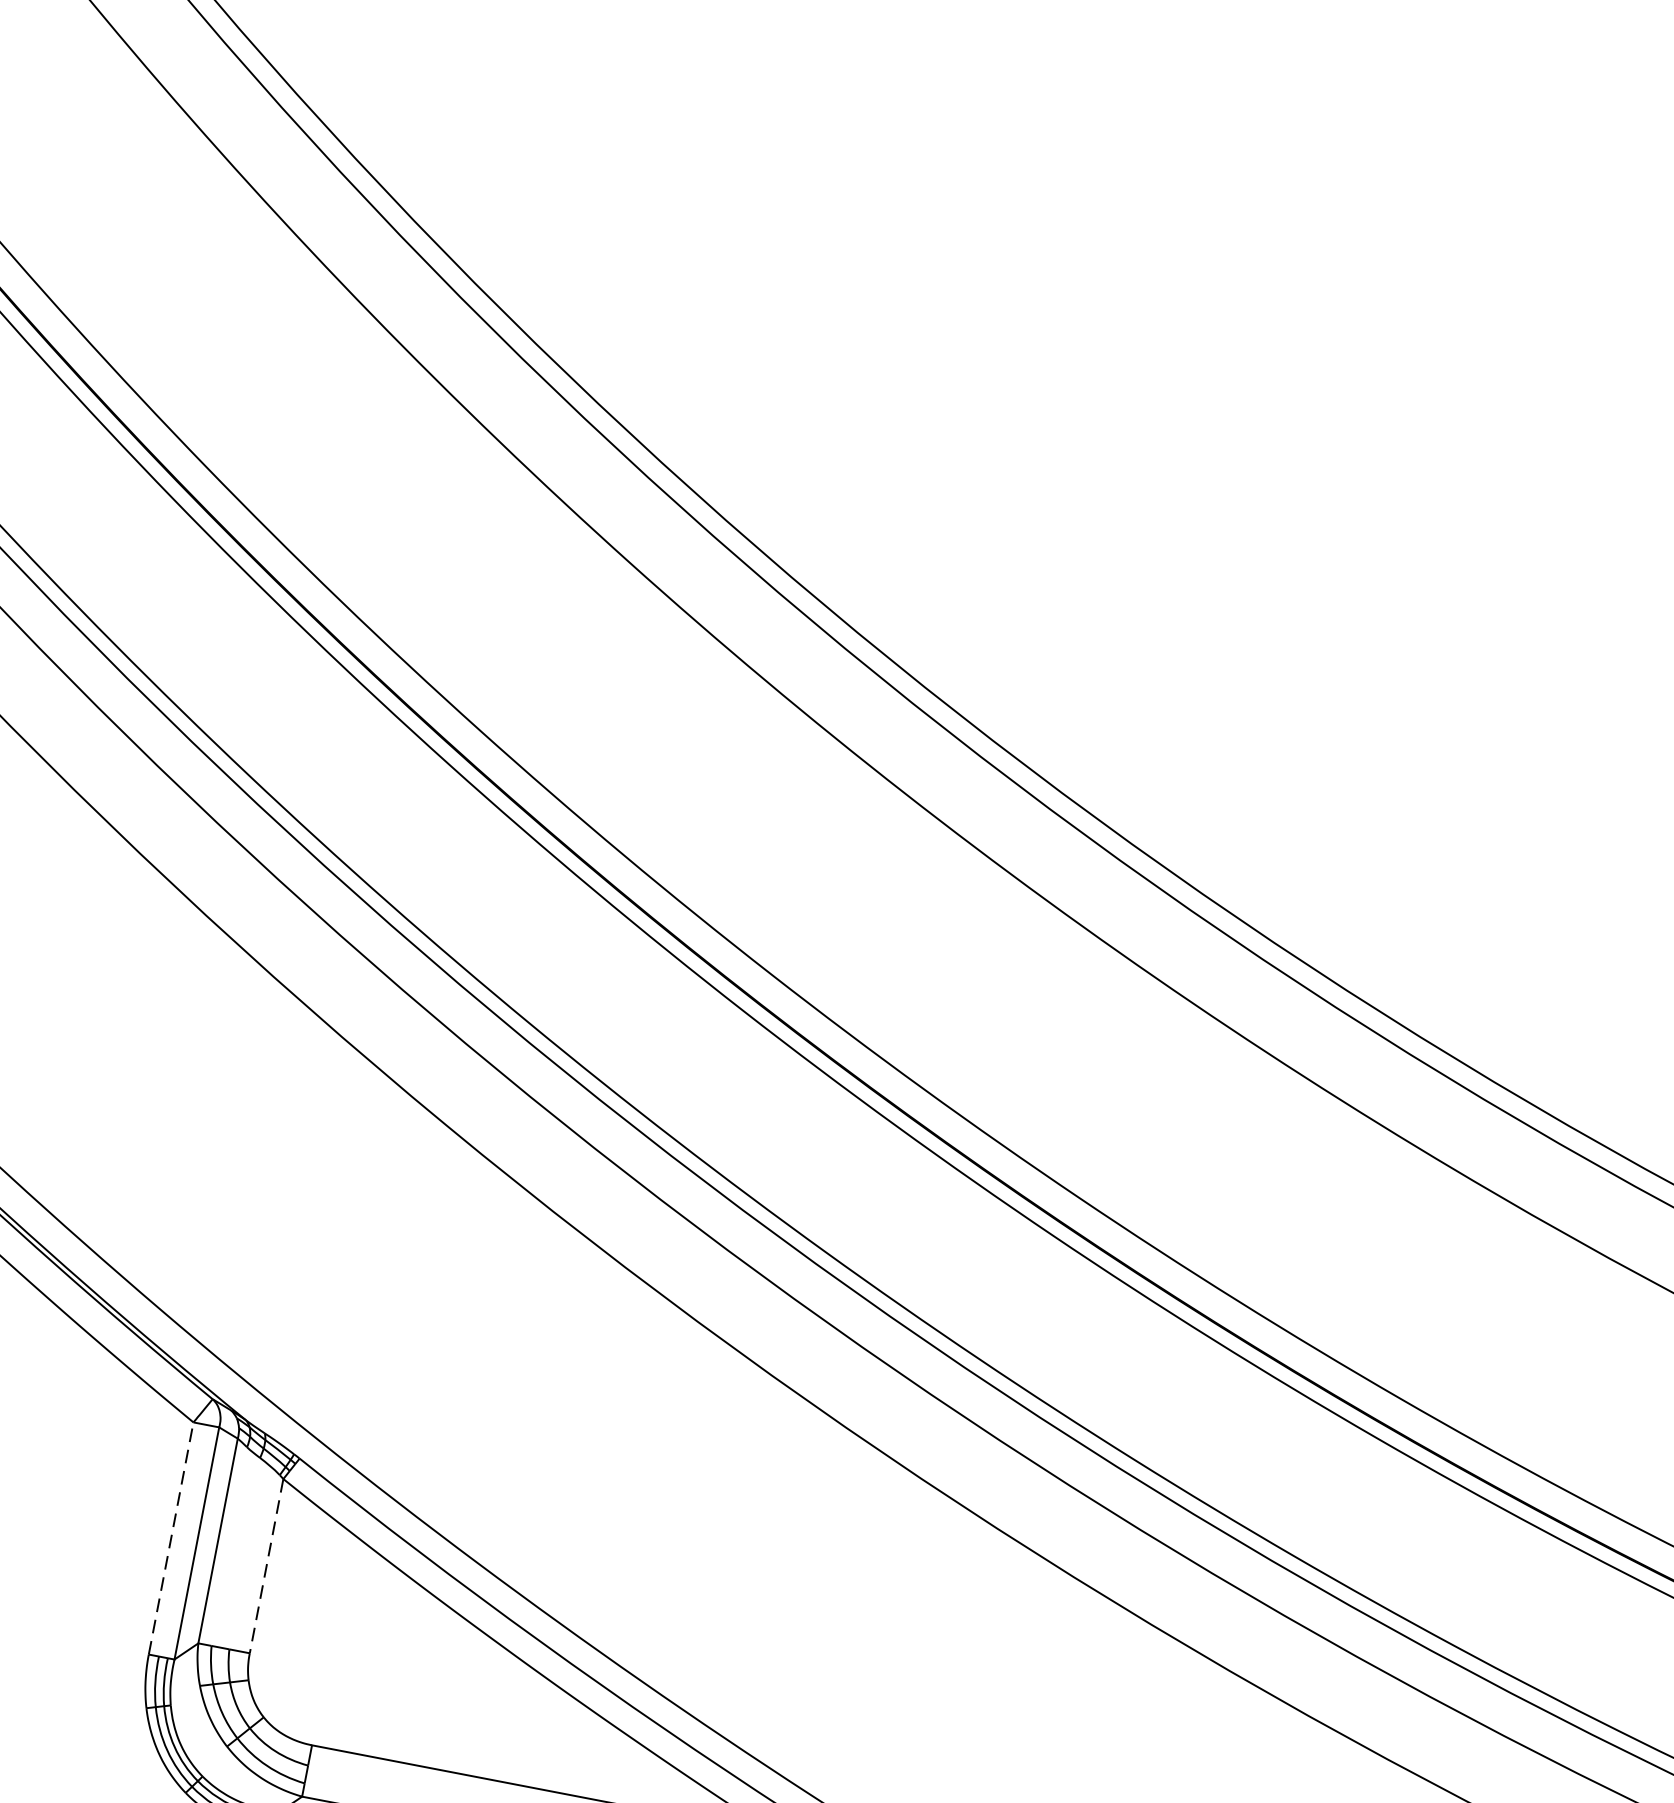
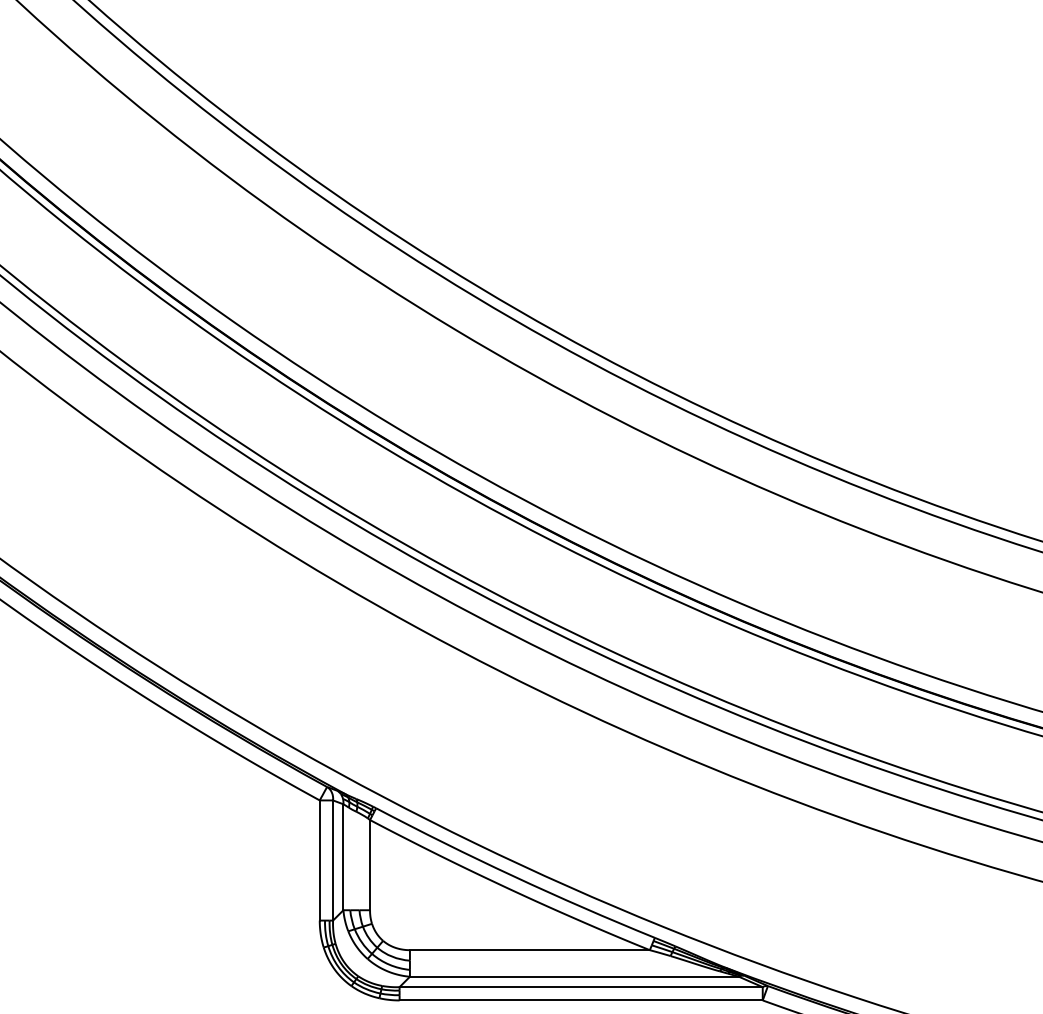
line: (170, 1538) -> (319, 860), dashed -> solid
line: (267, 1567) -> (370, 865), dashed -> solid

